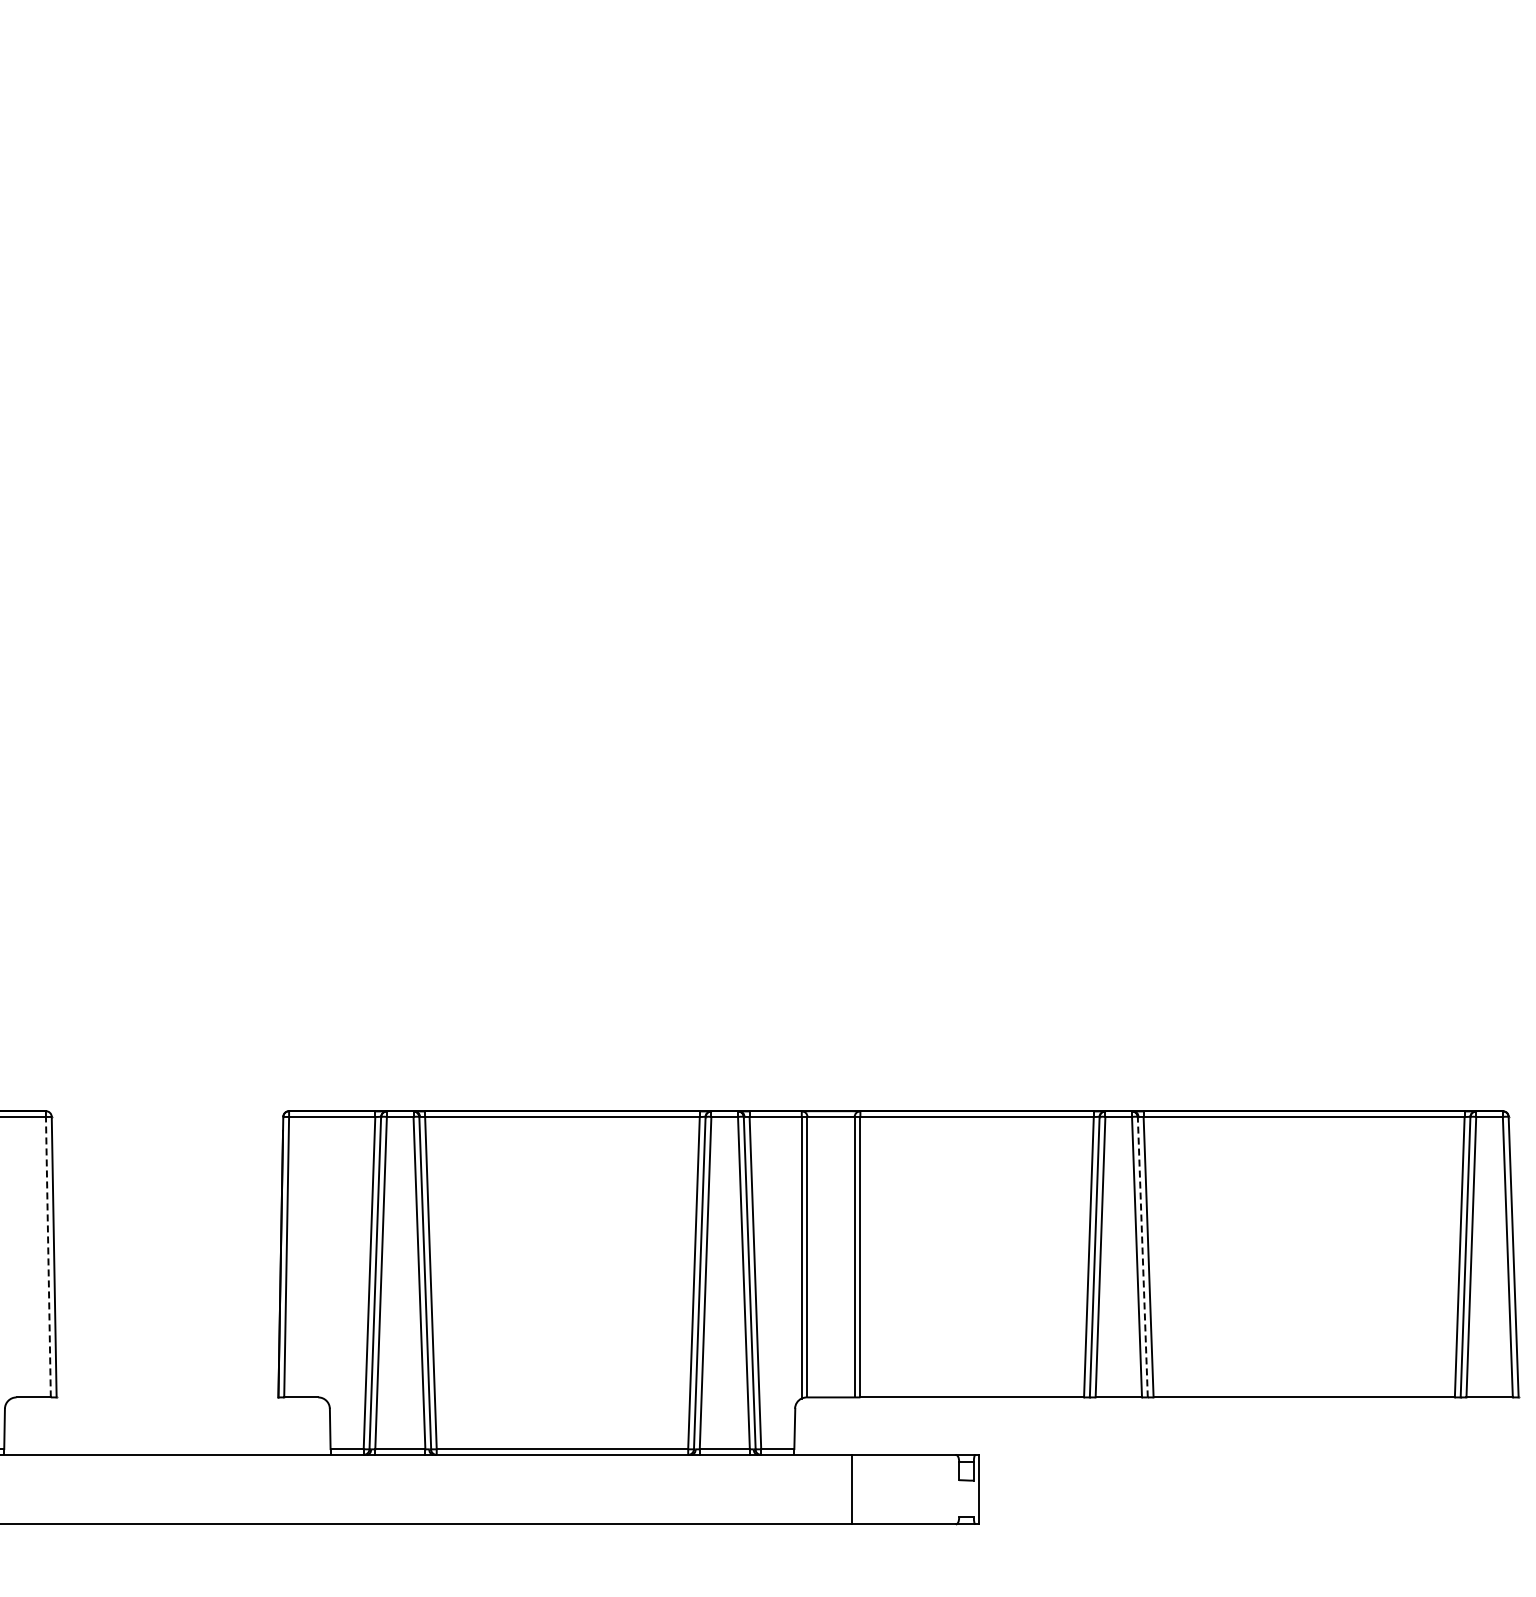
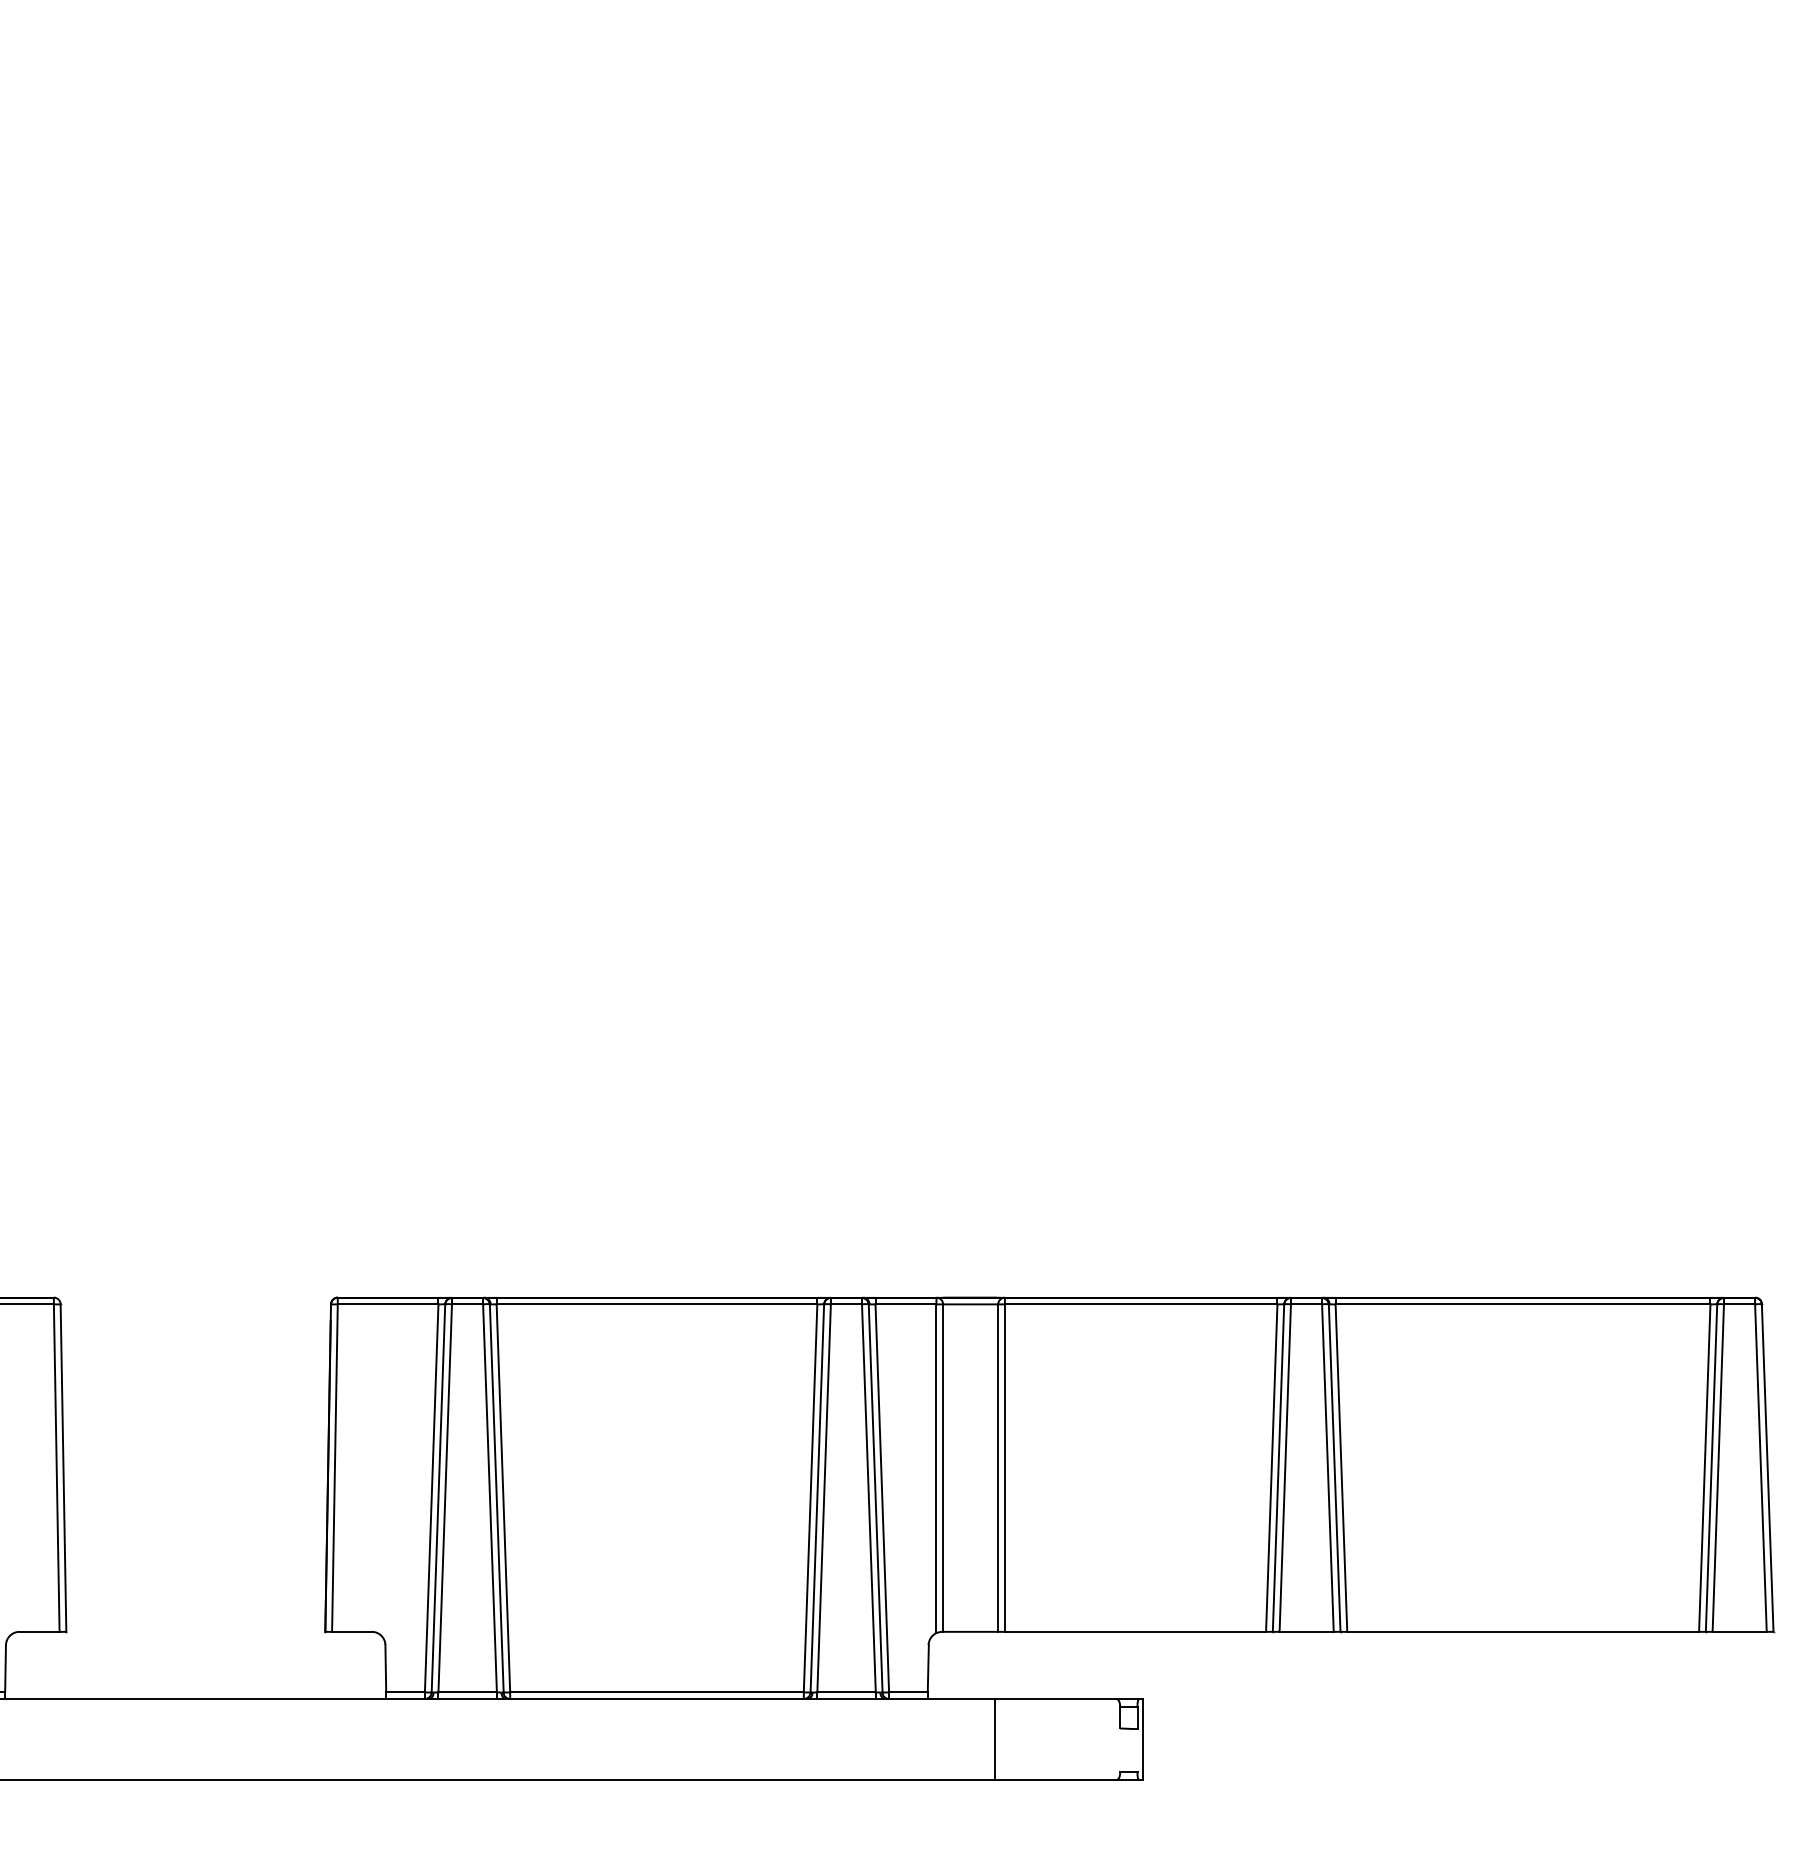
line: (48, 1256) -> (56, 1467), dashed -> solid
line: (1142, 1256) -> (1334, 1467), dashed -> solid

